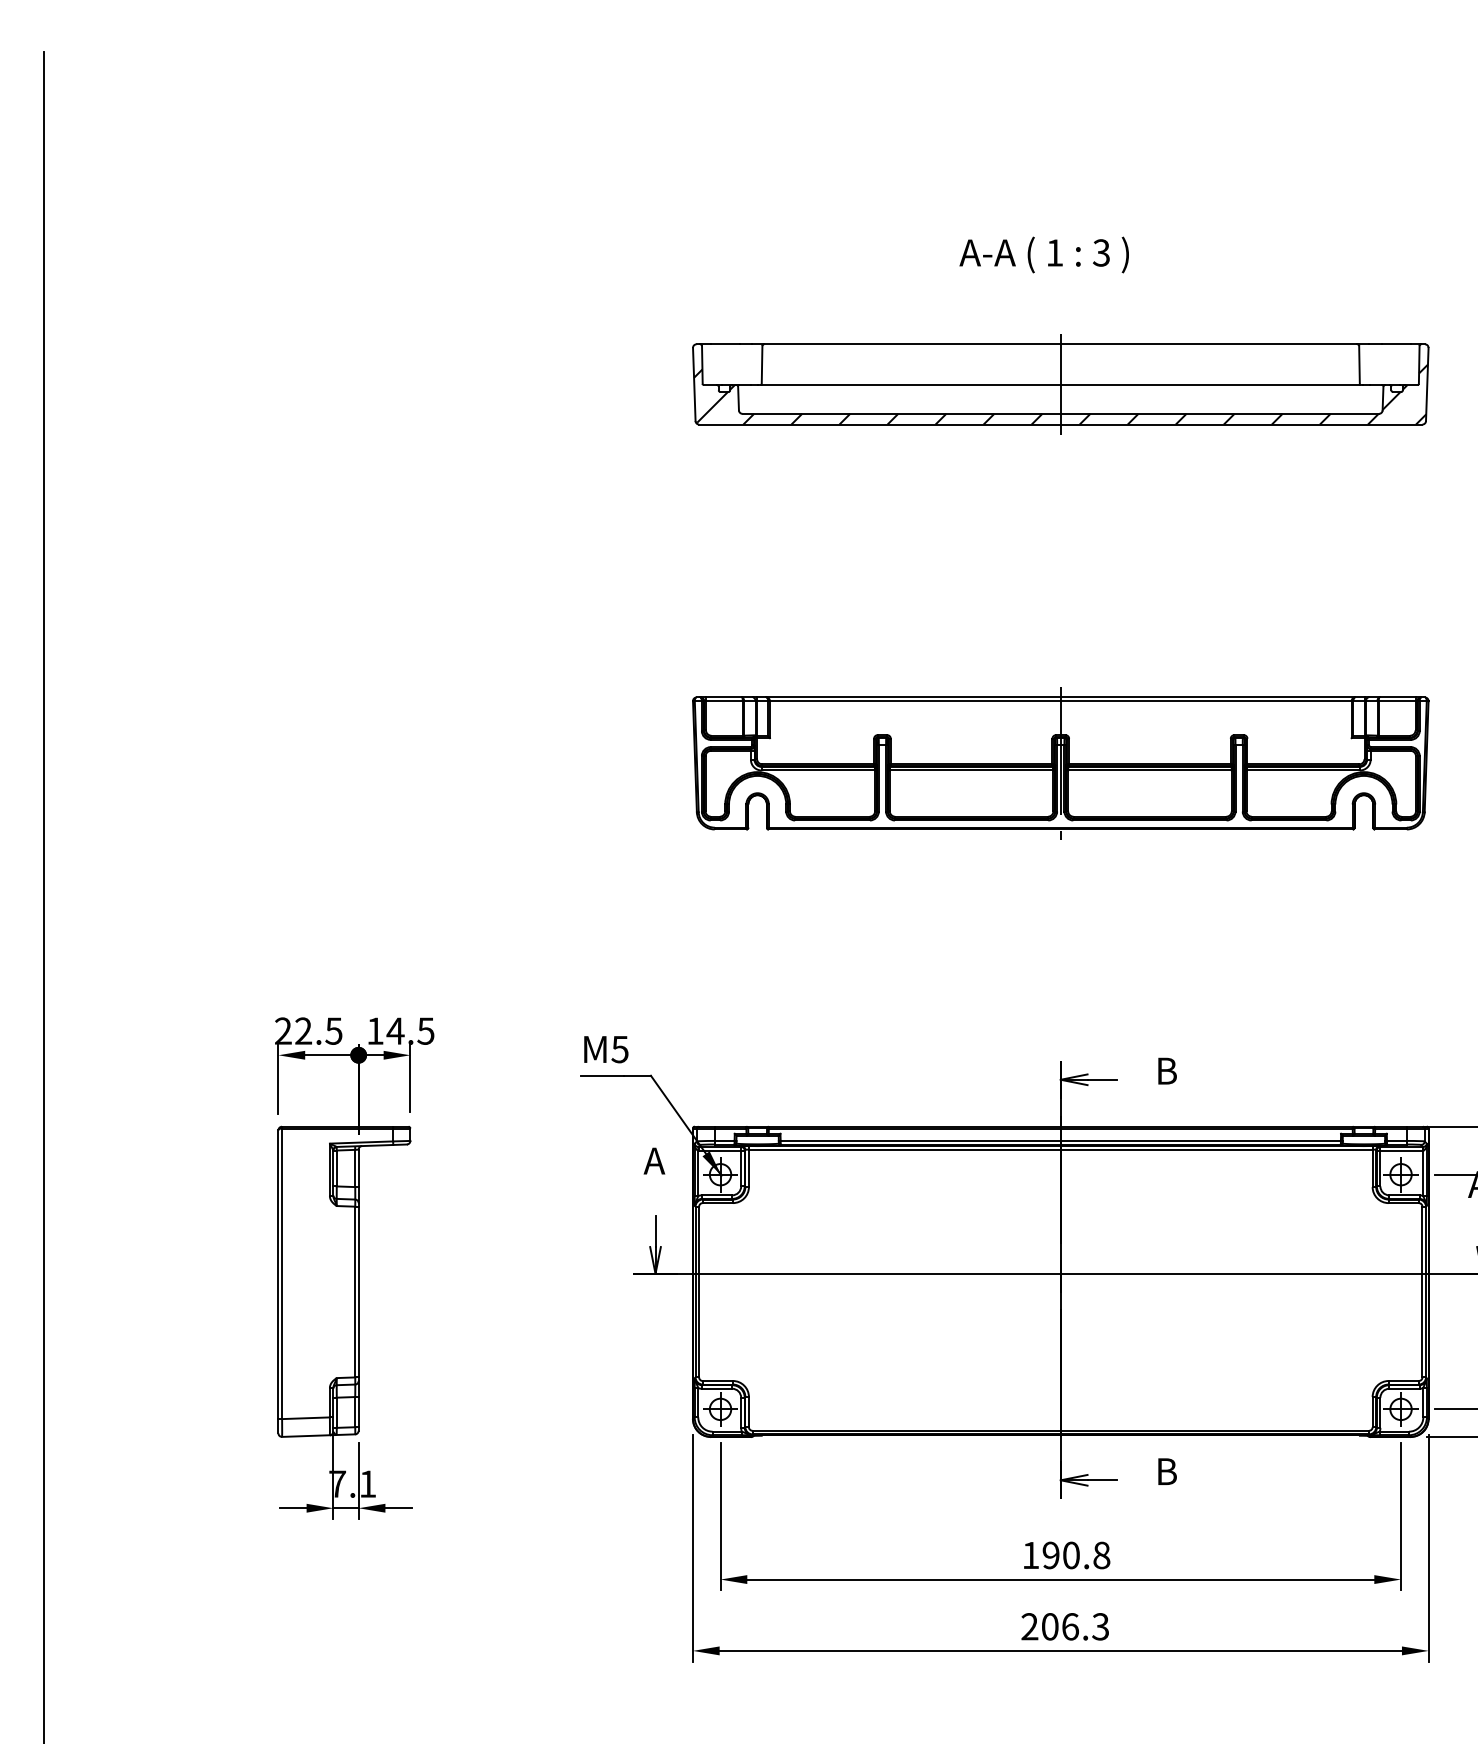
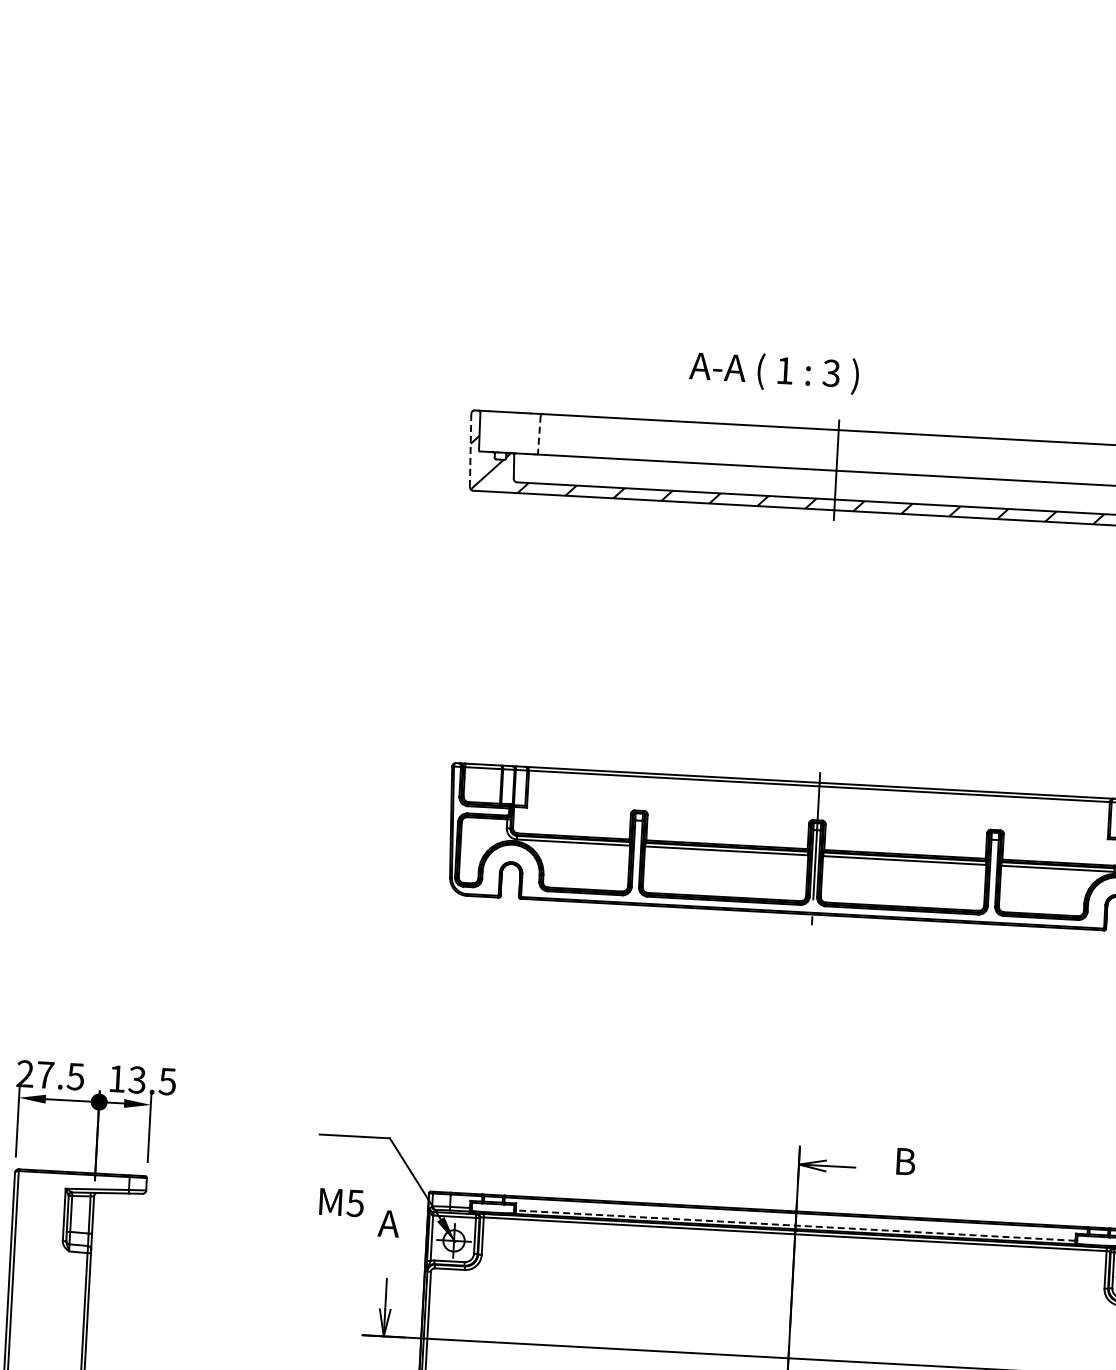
text: (1043, 254) -> (773, 371), moved
line: (762, 365) -> (539, 435), solid -> dashed
line: (694, 384) -> (470, 450), solid -> dashed
text: (303, 1030) -> (45, 1074), 22.5 -> 27.5
text: (395, 1030) -> (137, 1079), 14.5 -> 13.5
text: (606, 1049) -> (341, 1202), moved
line: (1060, 1140) -> (795, 1225), solid -> dashed

